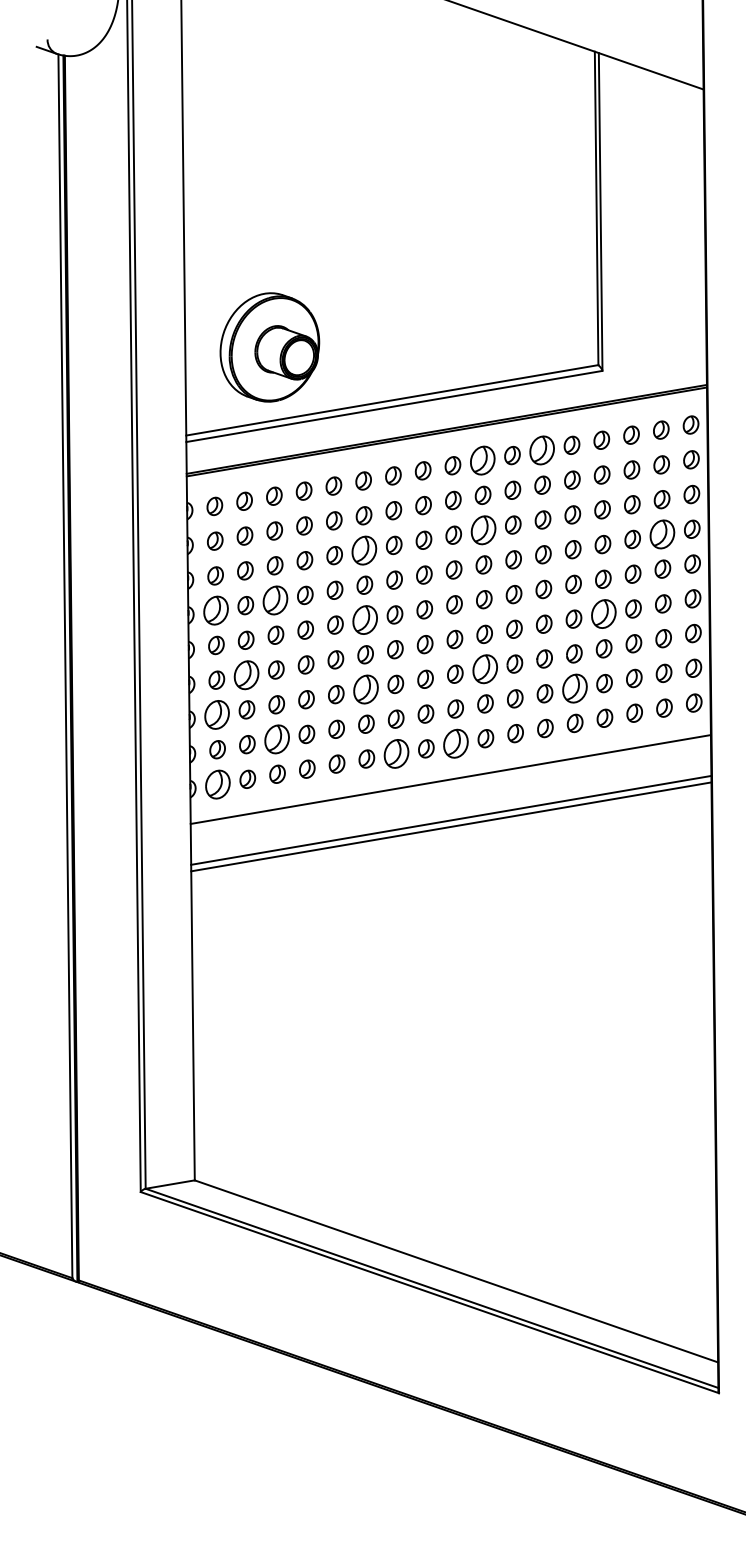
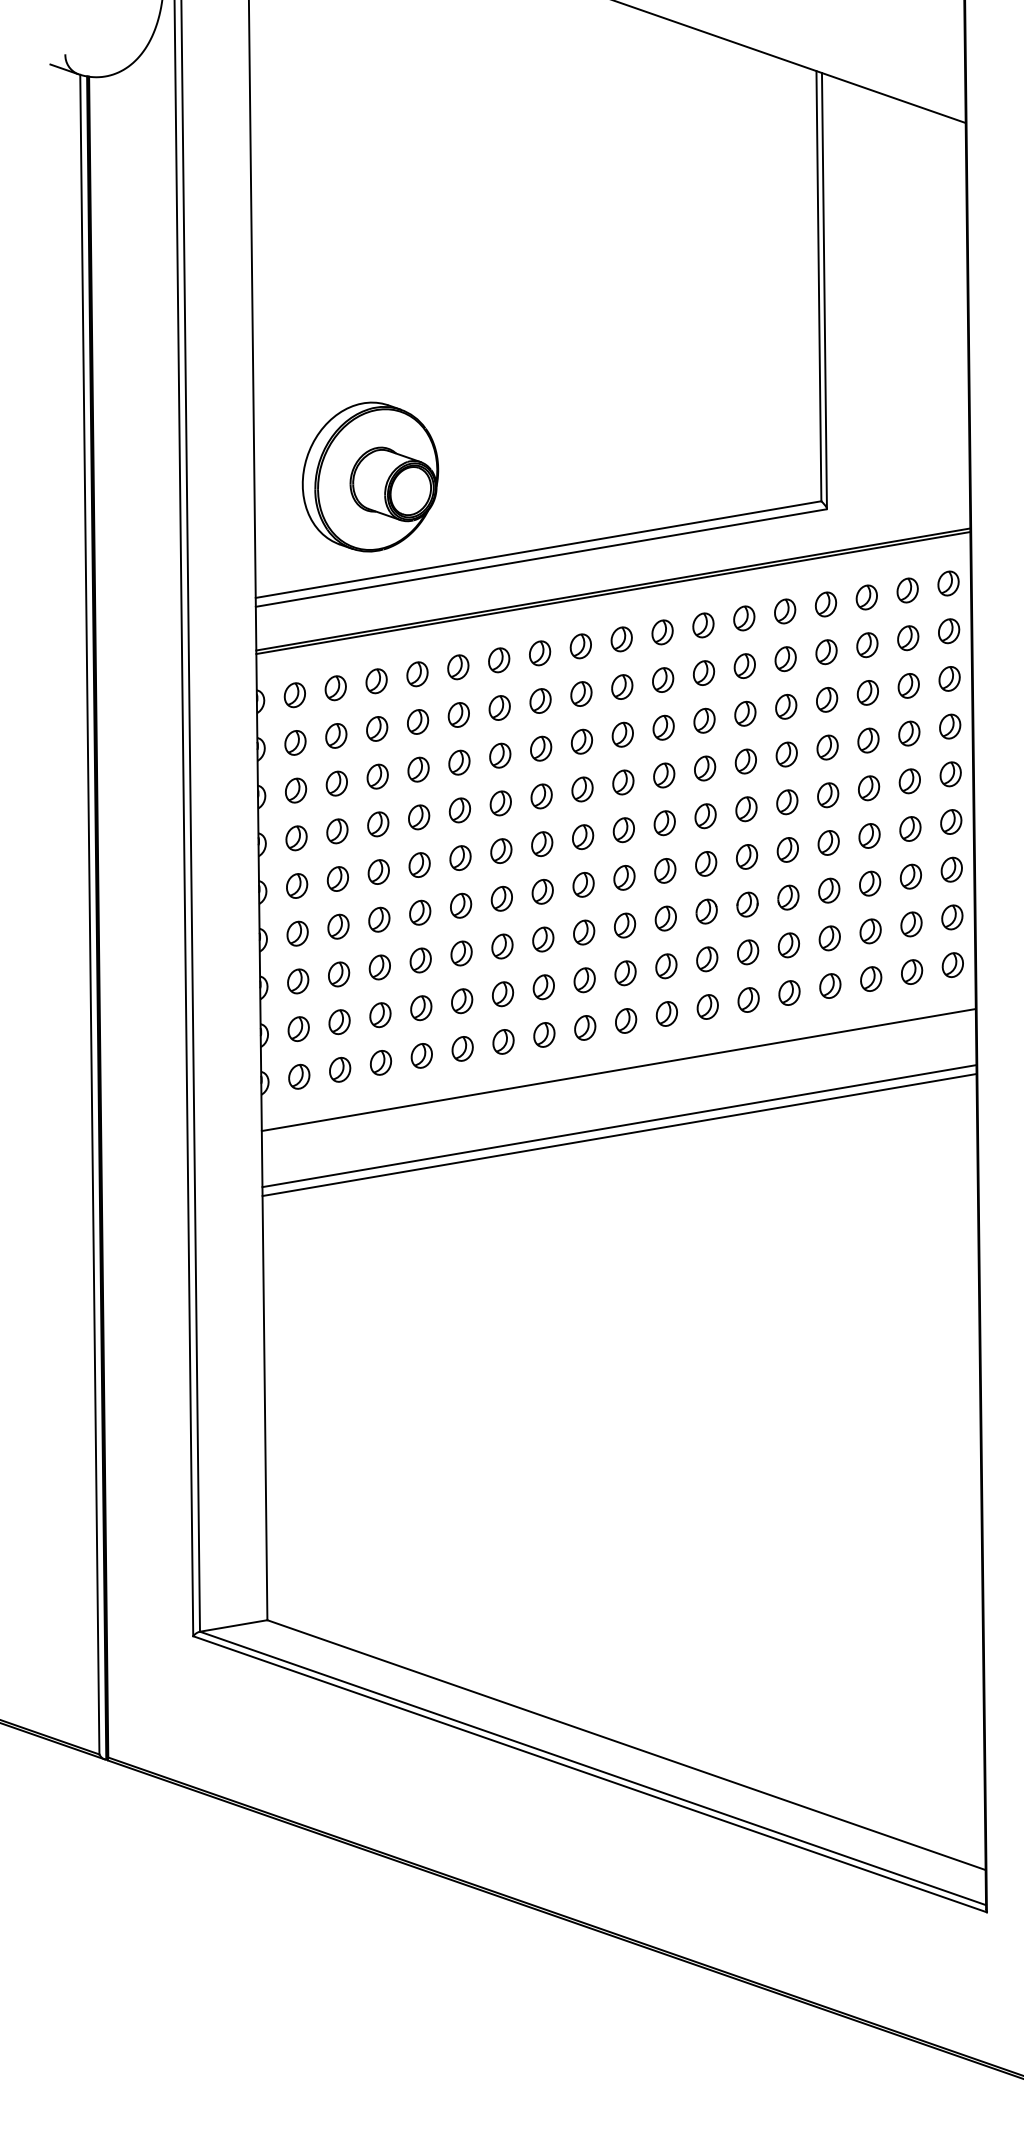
part: (542, 450) -> (744, 618), size x0.62
part: (482, 460) -> (662, 632), size x0.62
part: (483, 529) -> (663, 727), size x0.62
part: (662, 534) -> (909, 733), size x0.62
part: (364, 550) -> (500, 755), size x0.62
part: (275, 600) -> (378, 824), size x0.62
part: (215, 610) -> (296, 838), size x0.62
part: (603, 613) -> (828, 842), size x0.62
part: (365, 619) -> (501, 850), size x0.62
part: (484, 669) -> (665, 918), size x0.62
part: (246, 674) -> (338, 926), size x0.62
part: (574, 688) -> (788, 945), size x0.62
part: (366, 689) -> (502, 946), size x0.62
part: (217, 715) -> (298, 981), size x0.62
part: (277, 739) -> (380, 1015), size x0.62
part: (456, 743) -> (626, 1020), size x0.62
part: (396, 753) -> (544, 1034), size x0.62
part: (218, 784) -> (299, 1076), size x0.62

